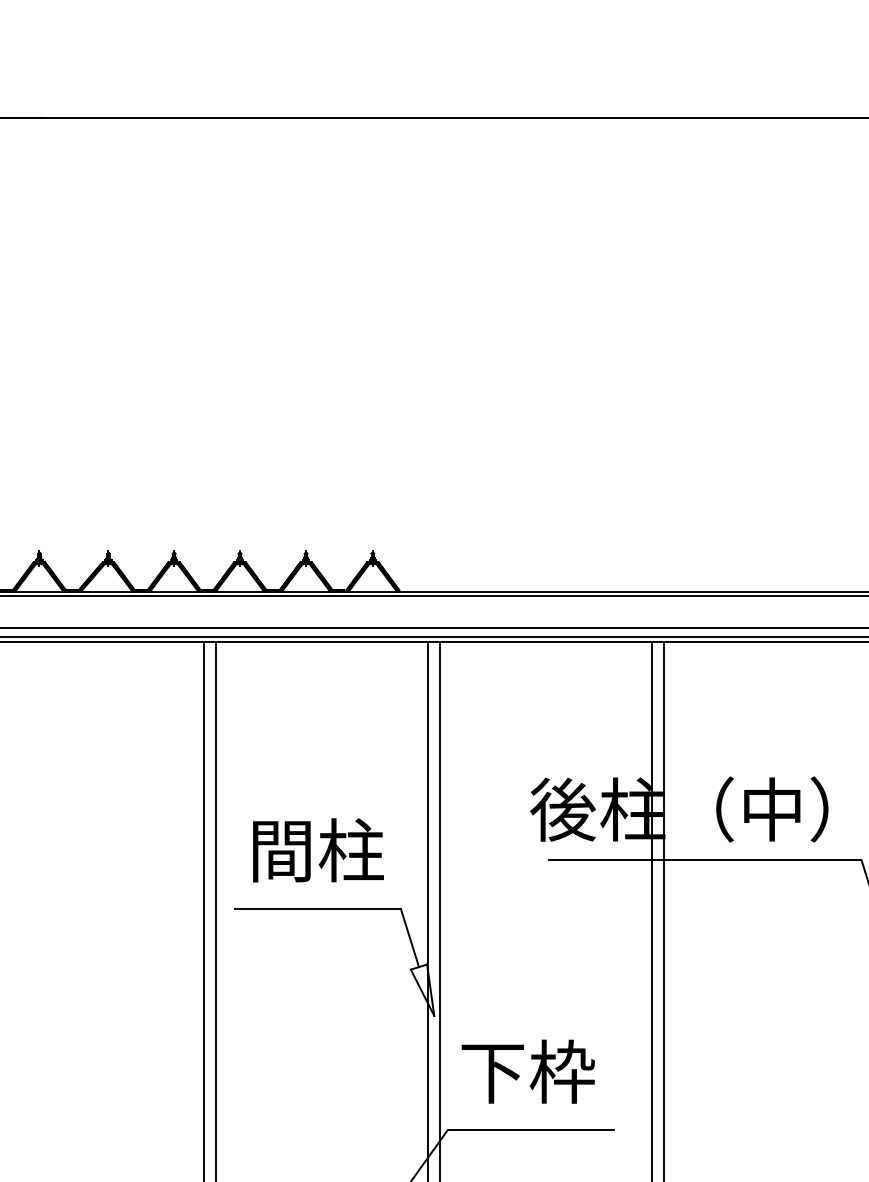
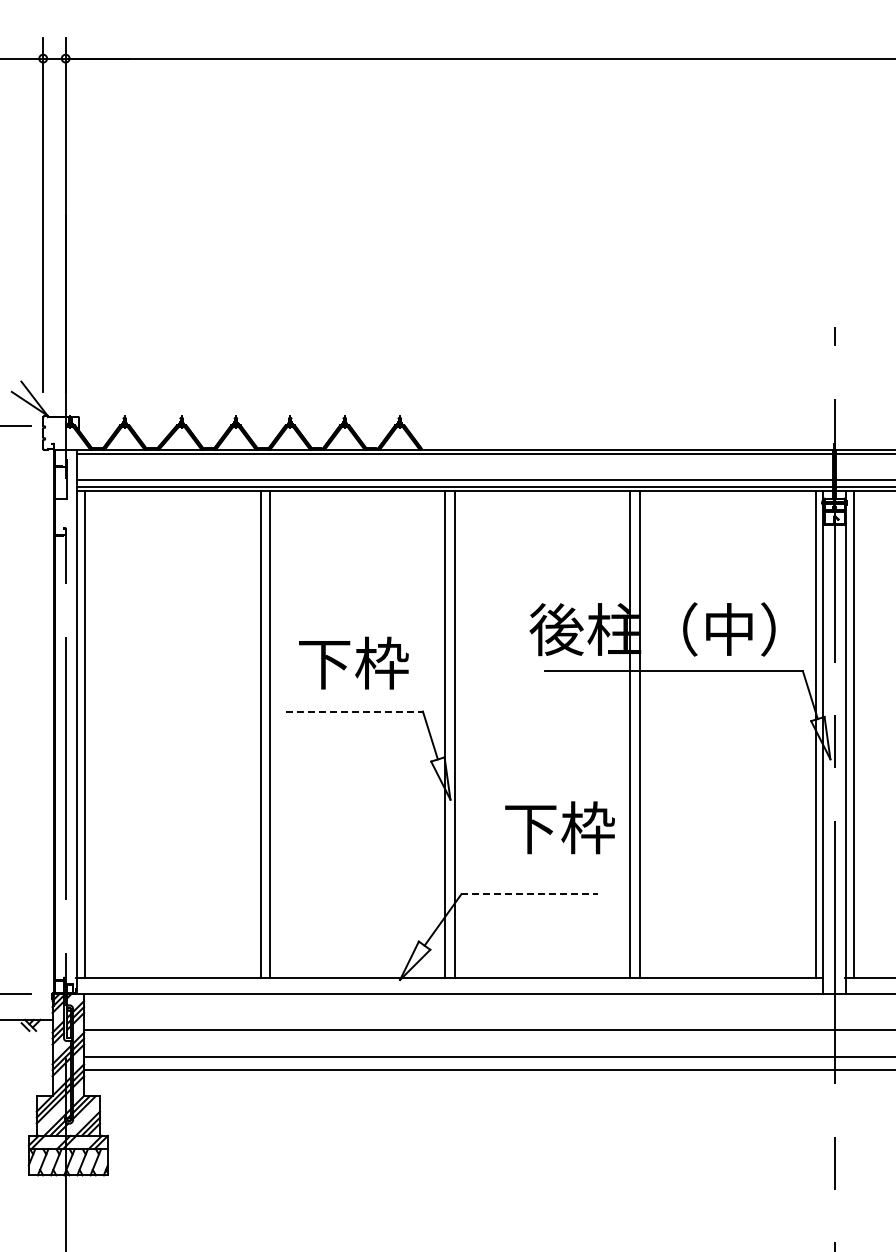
text: (316, 849) -> (353, 662), 間柱 -> 下枠
line: (317, 908) -> (354, 711), solid -> dashed
text: (527, 1071) -> (559, 827), moved
line: (530, 1130) -> (529, 894), solid -> dashed

